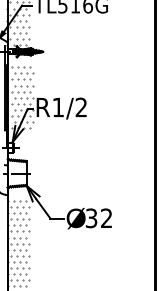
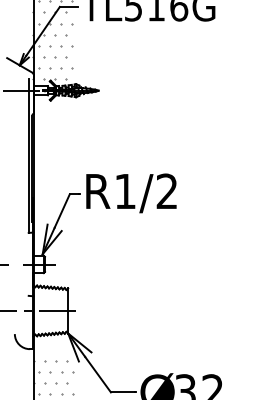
hatch: (22, 97) -> (60, 173), removed

